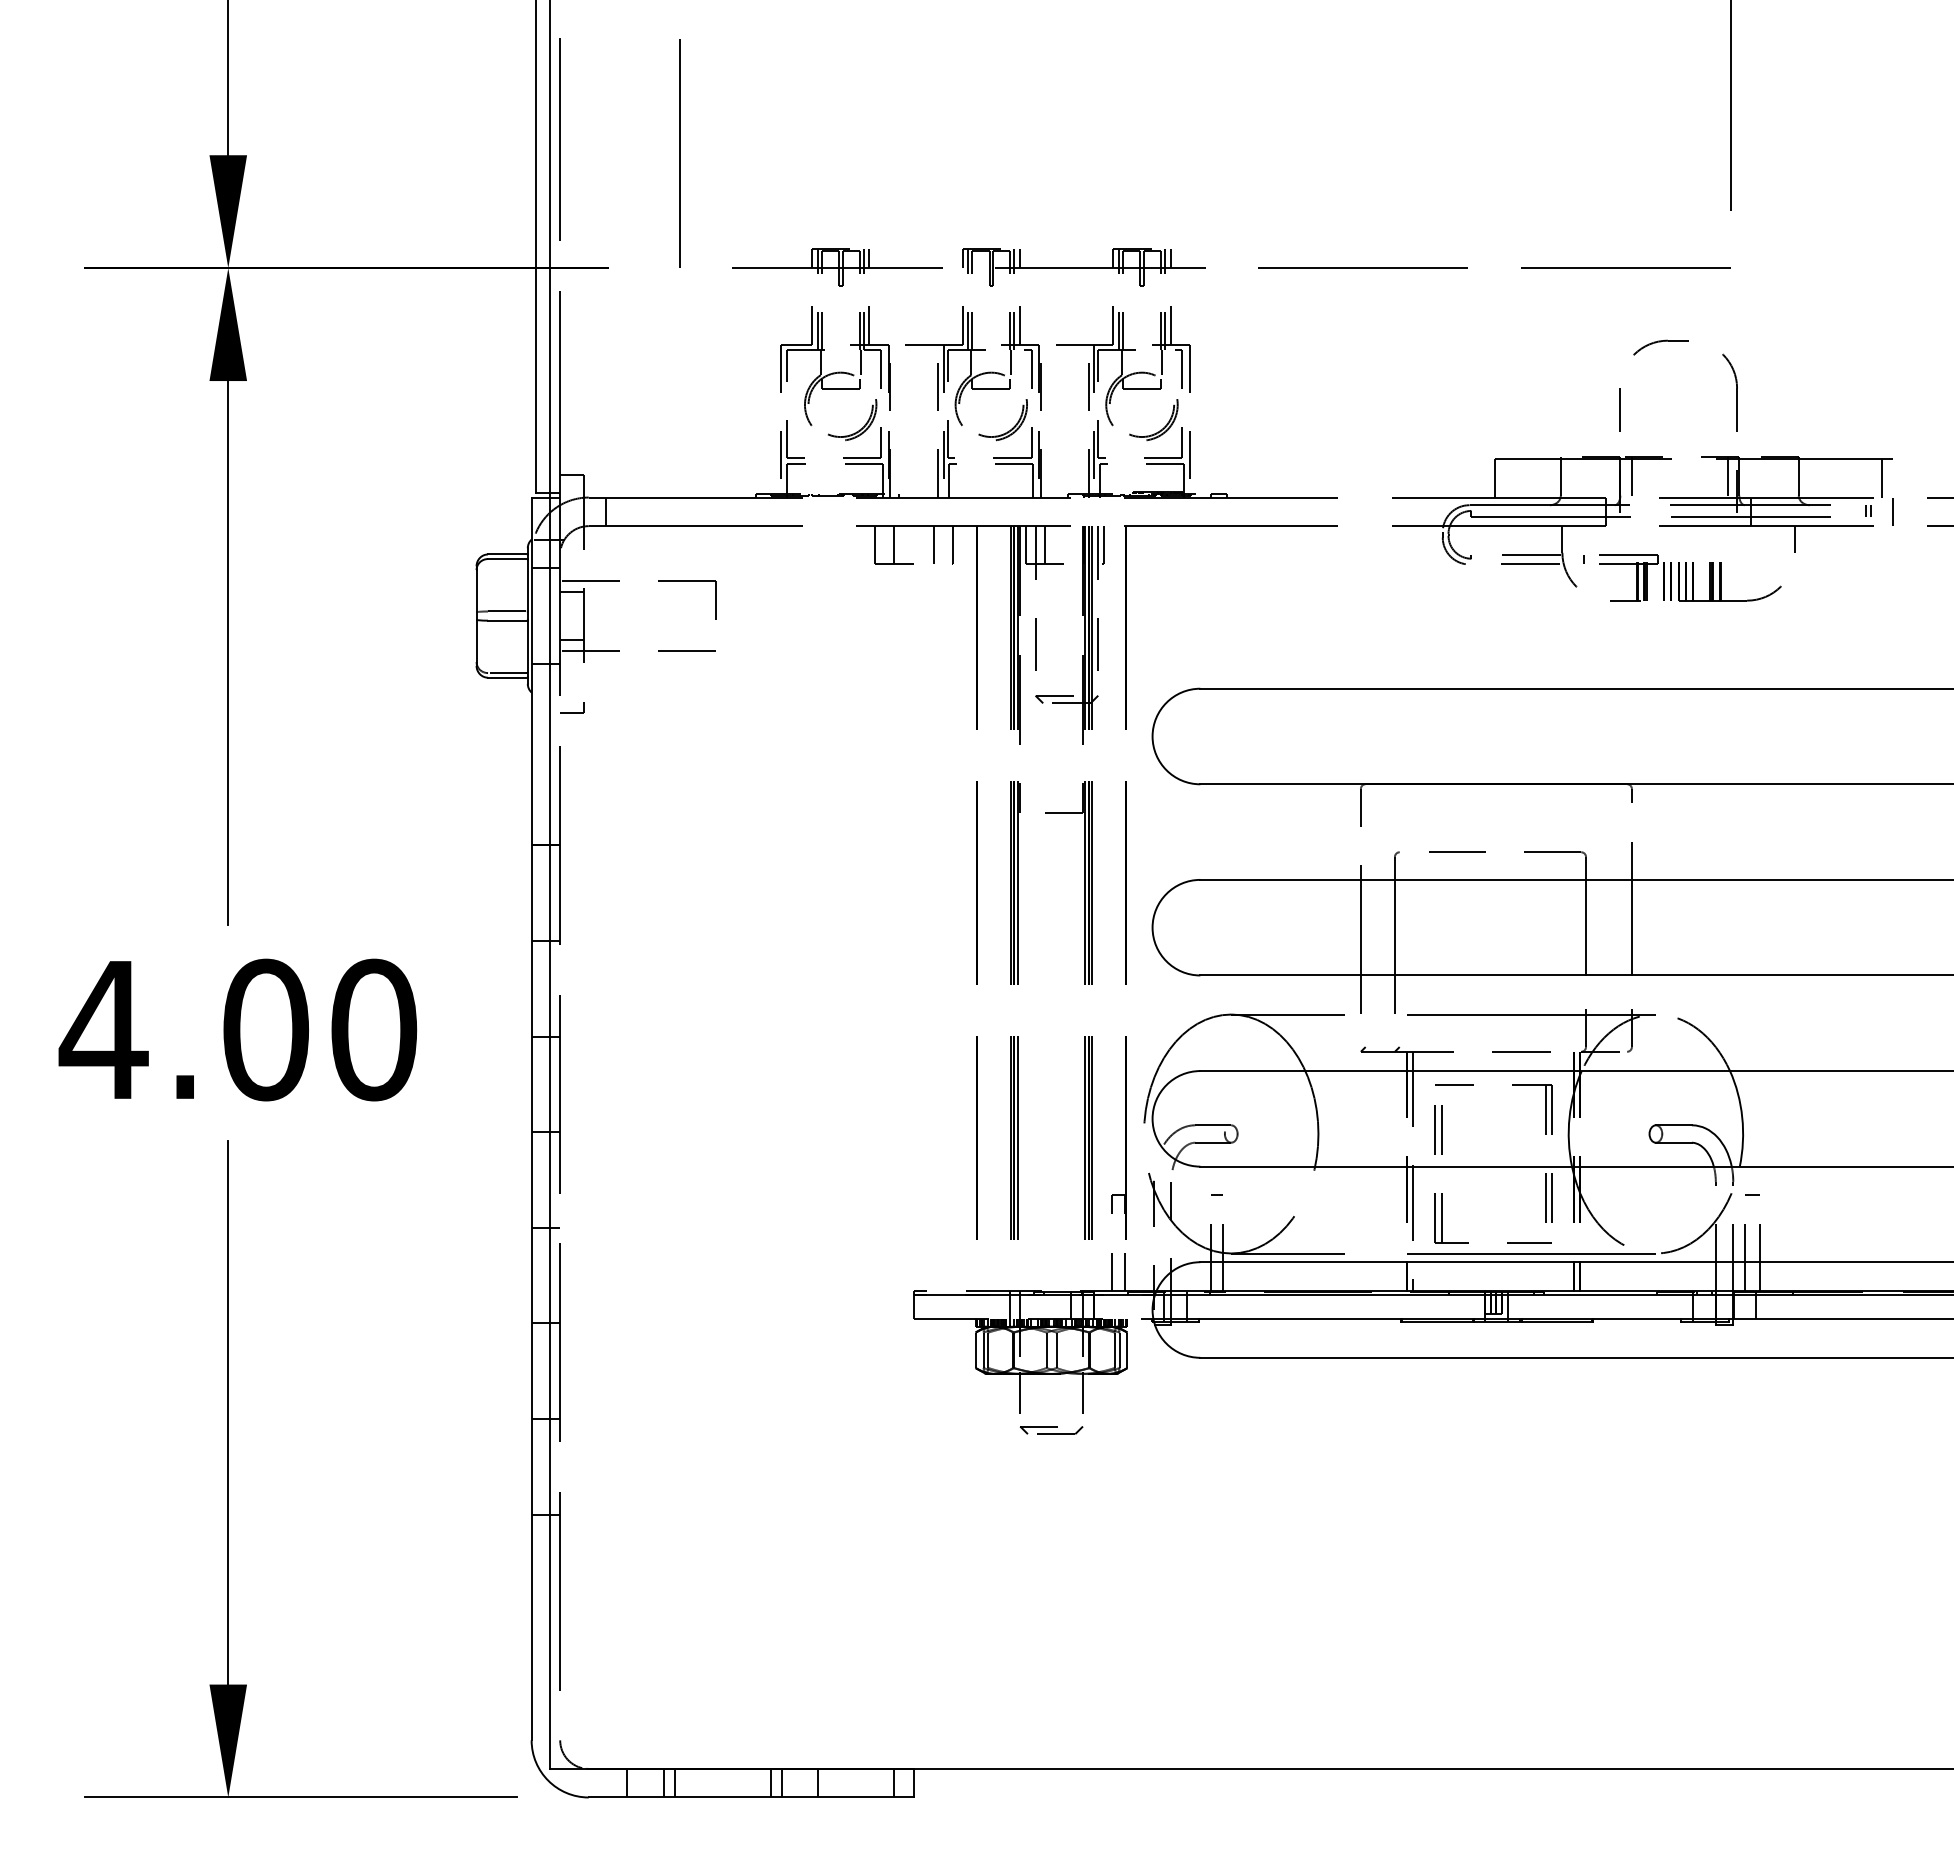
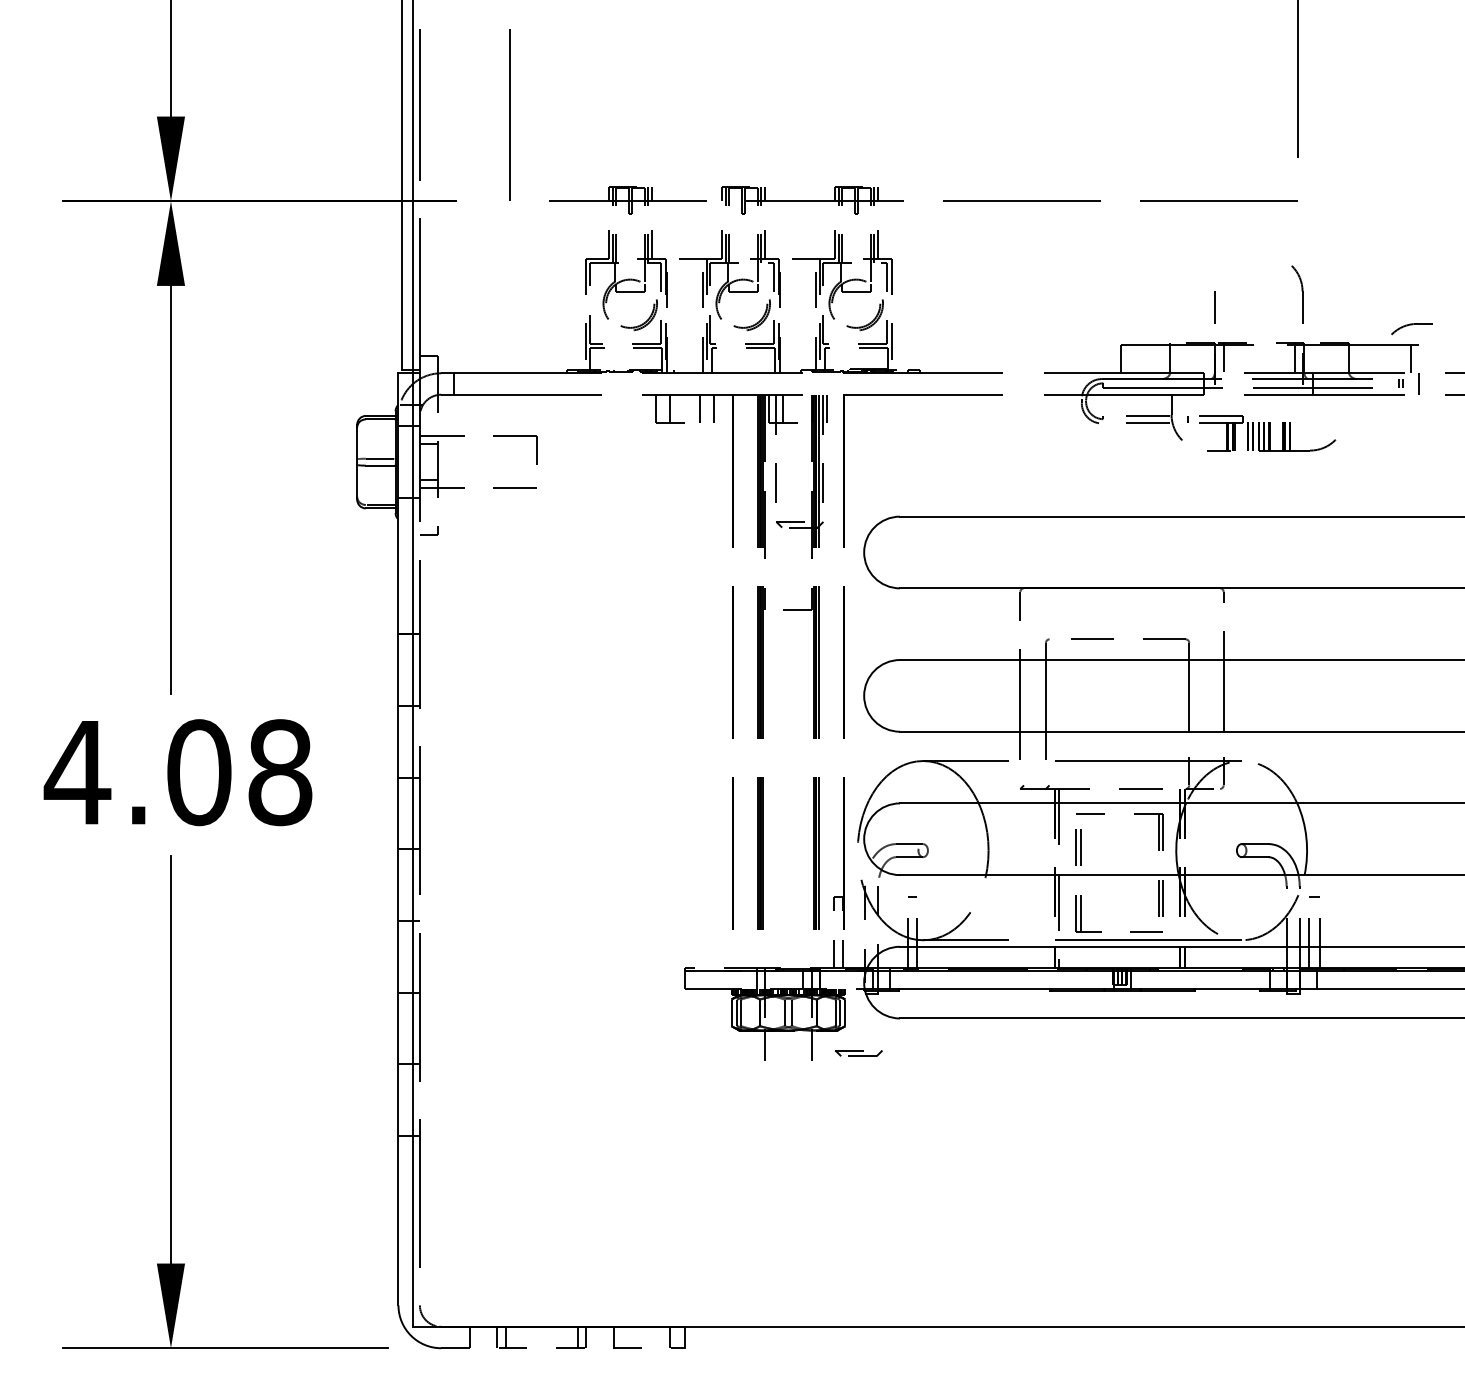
part: (1660, 347) -> (1411, 329), moved
line: (1794, 539) -> (1345, 404), removed
text: (374, 1029) -> (280, 772), 4.00 -> 4.08
part: (1051, 1430) -> (858, 1053), moved
line: (751, 1797) -> (563, 1348), solid -> dashed

